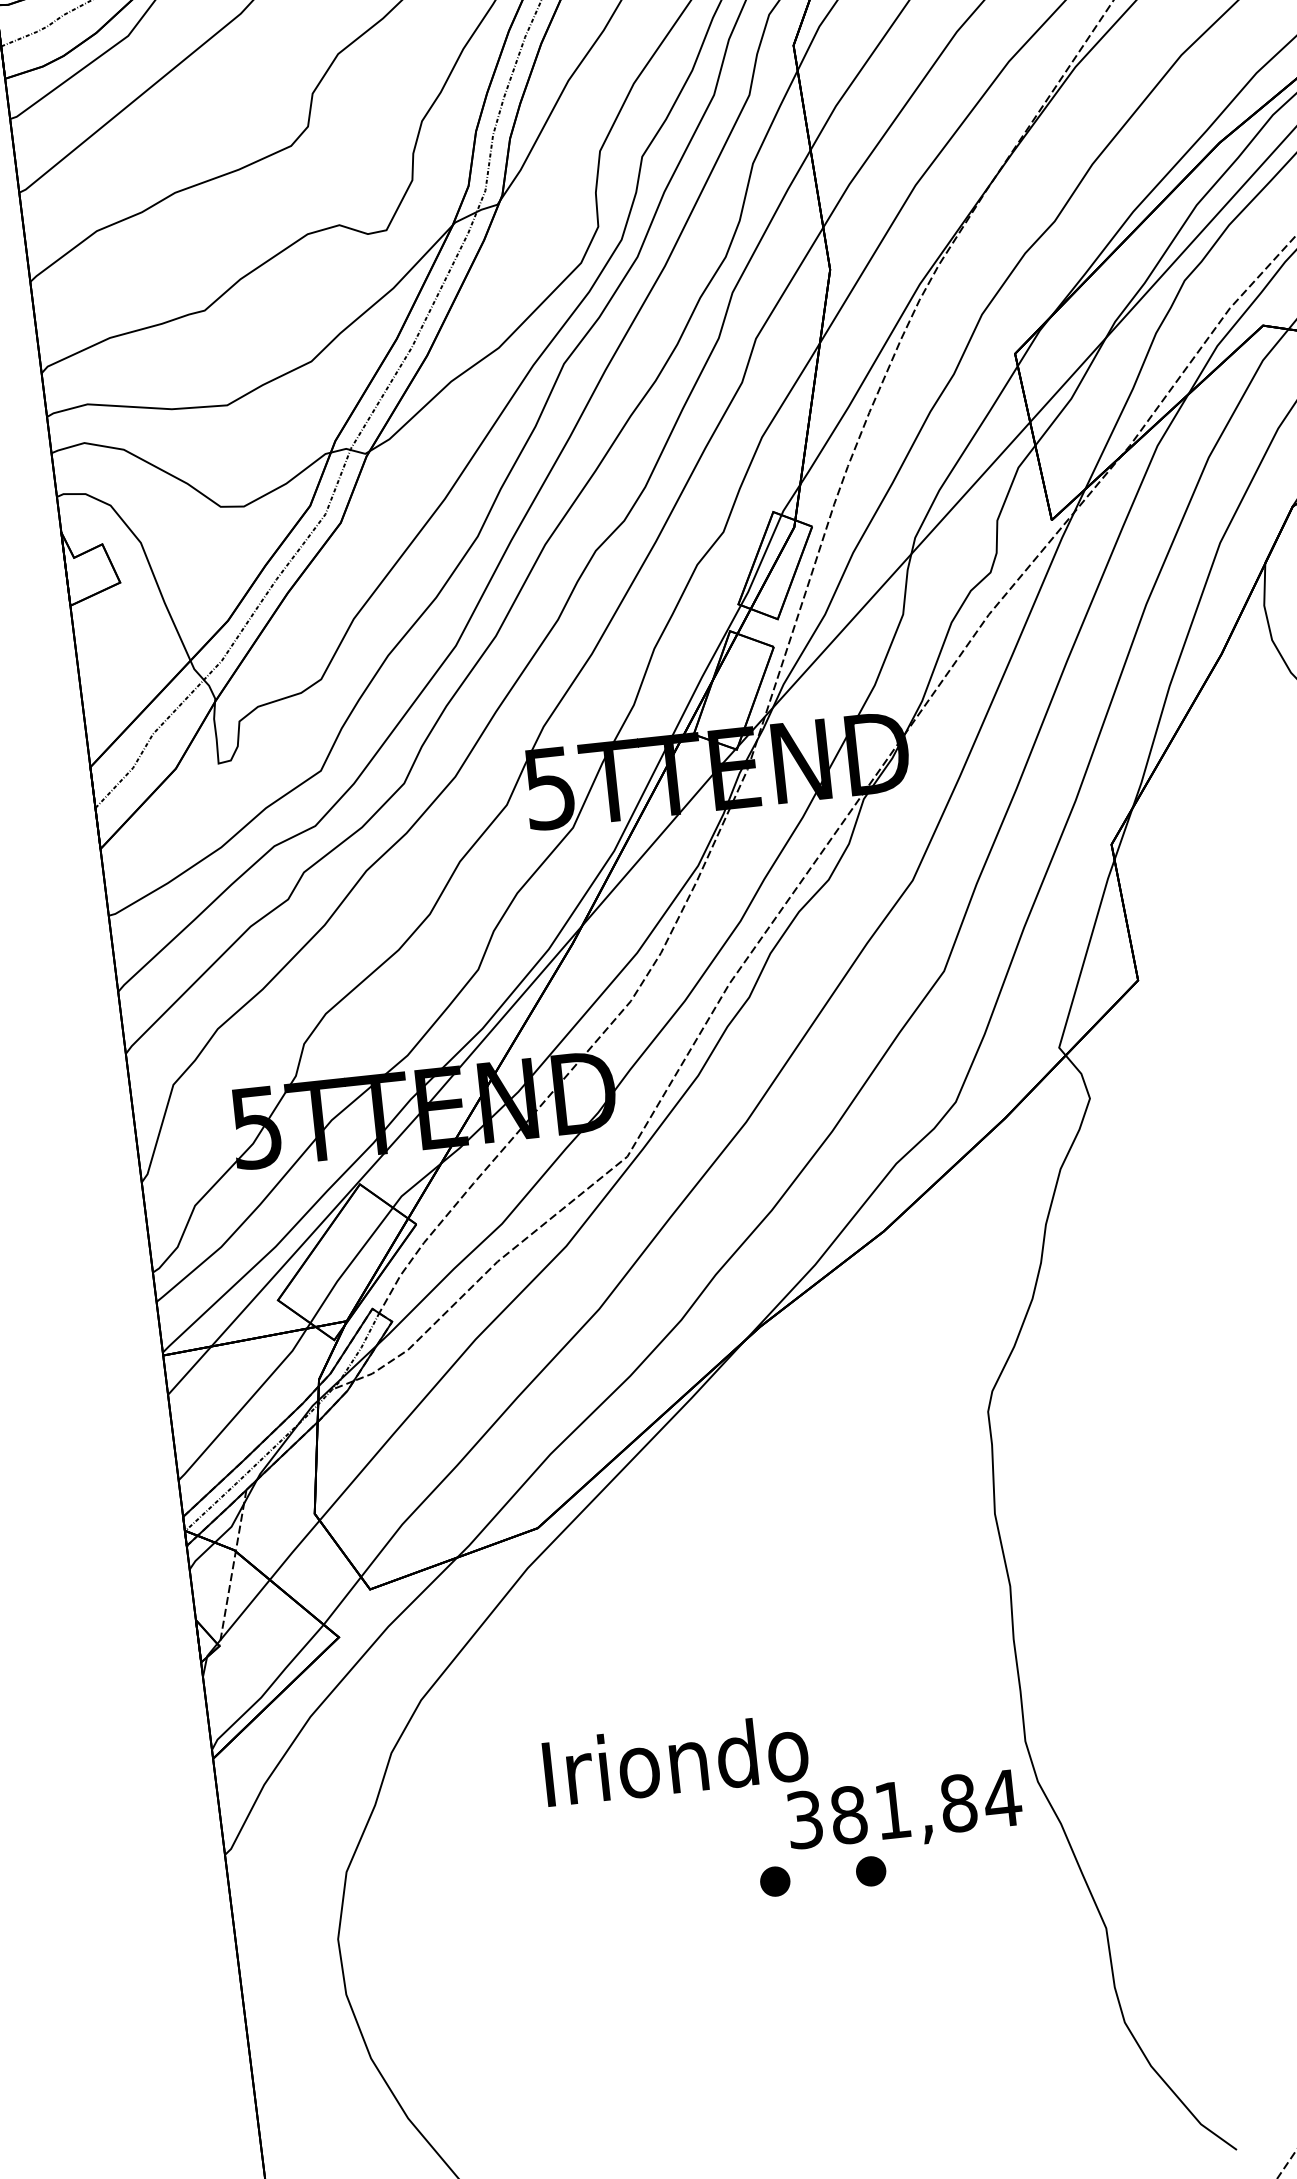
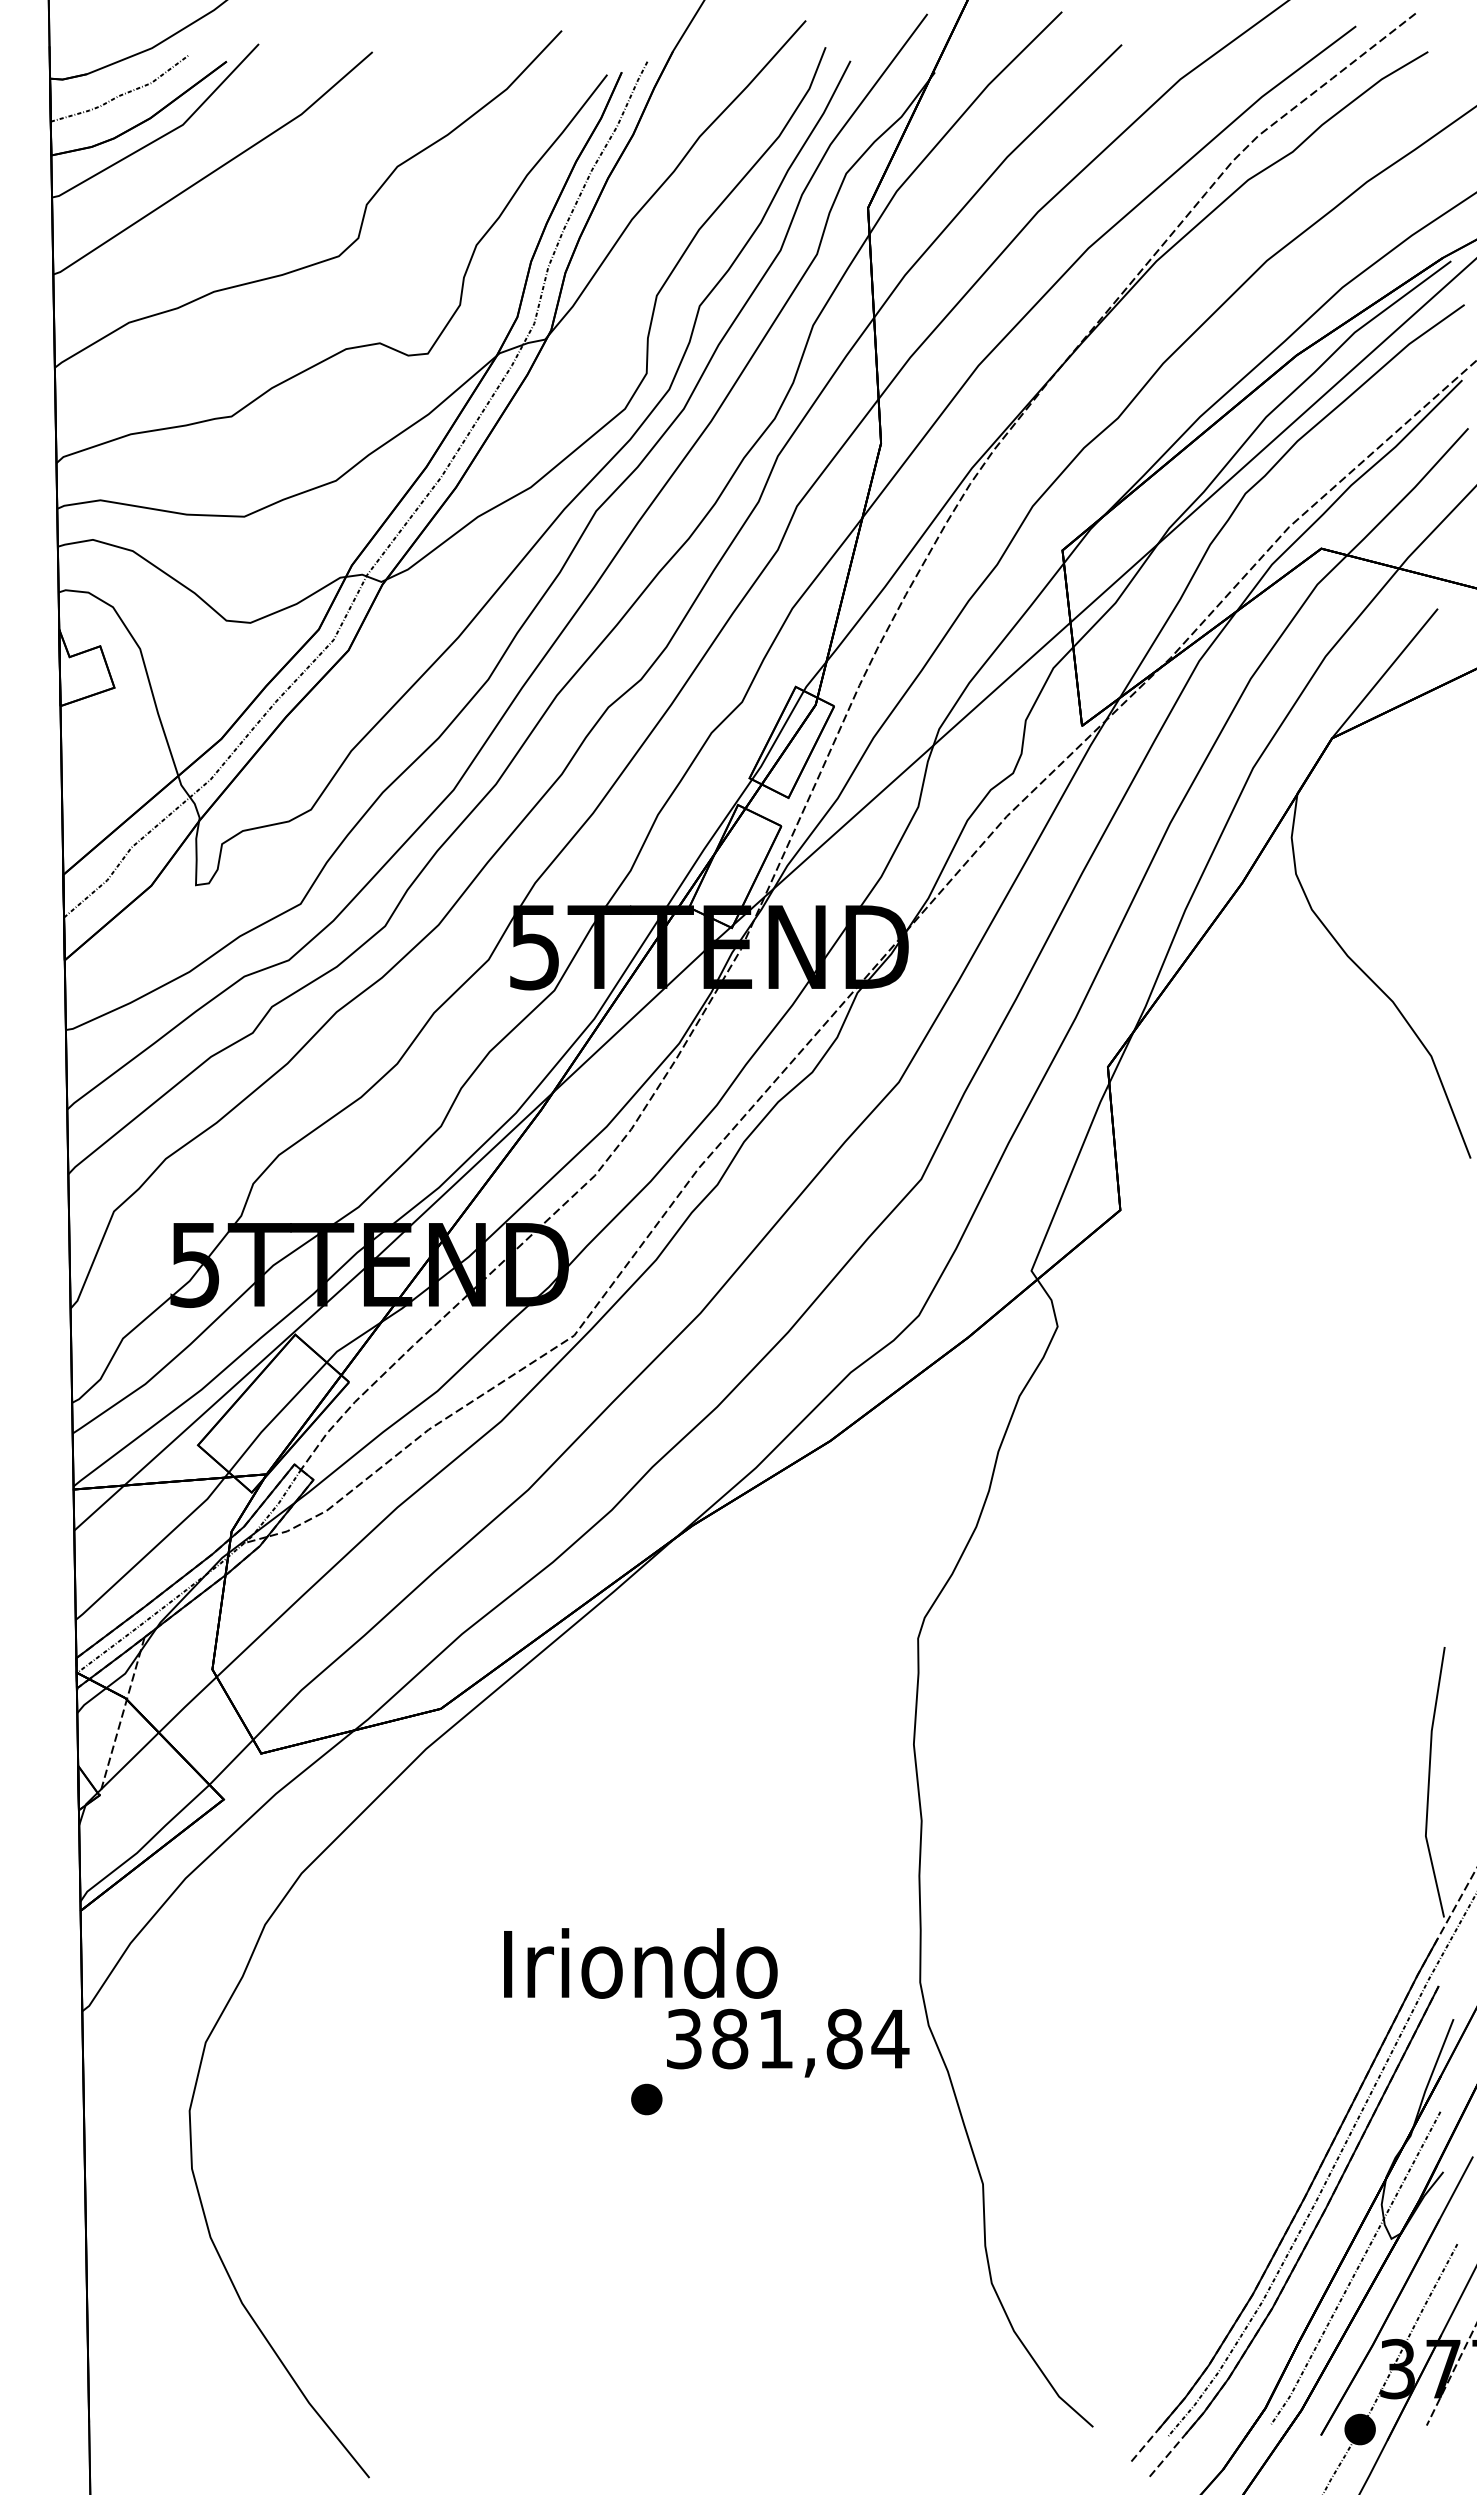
text: (675, 1760) -> (640, 1963), moved
part: (870, 1871) -> (746, 2099), removed

